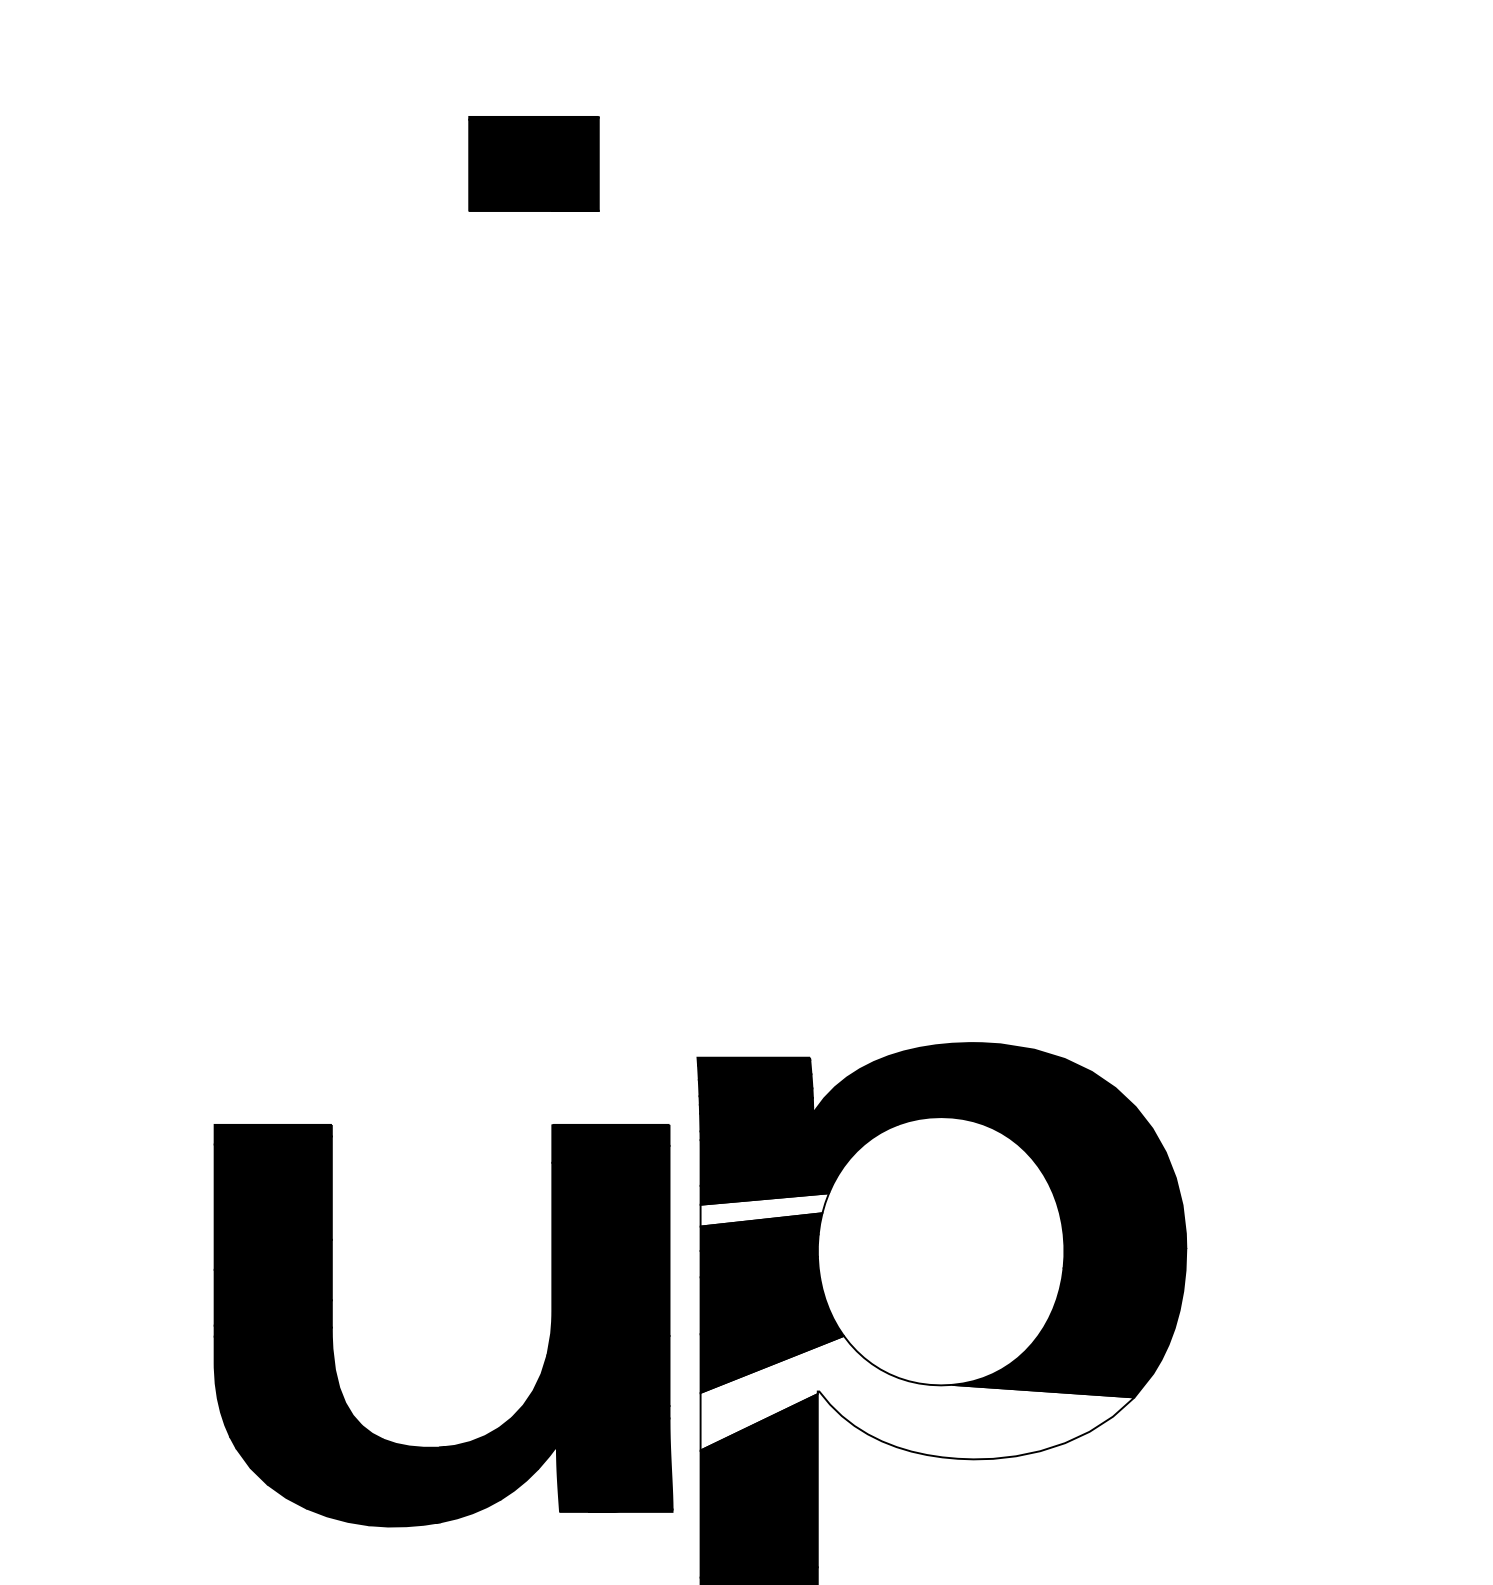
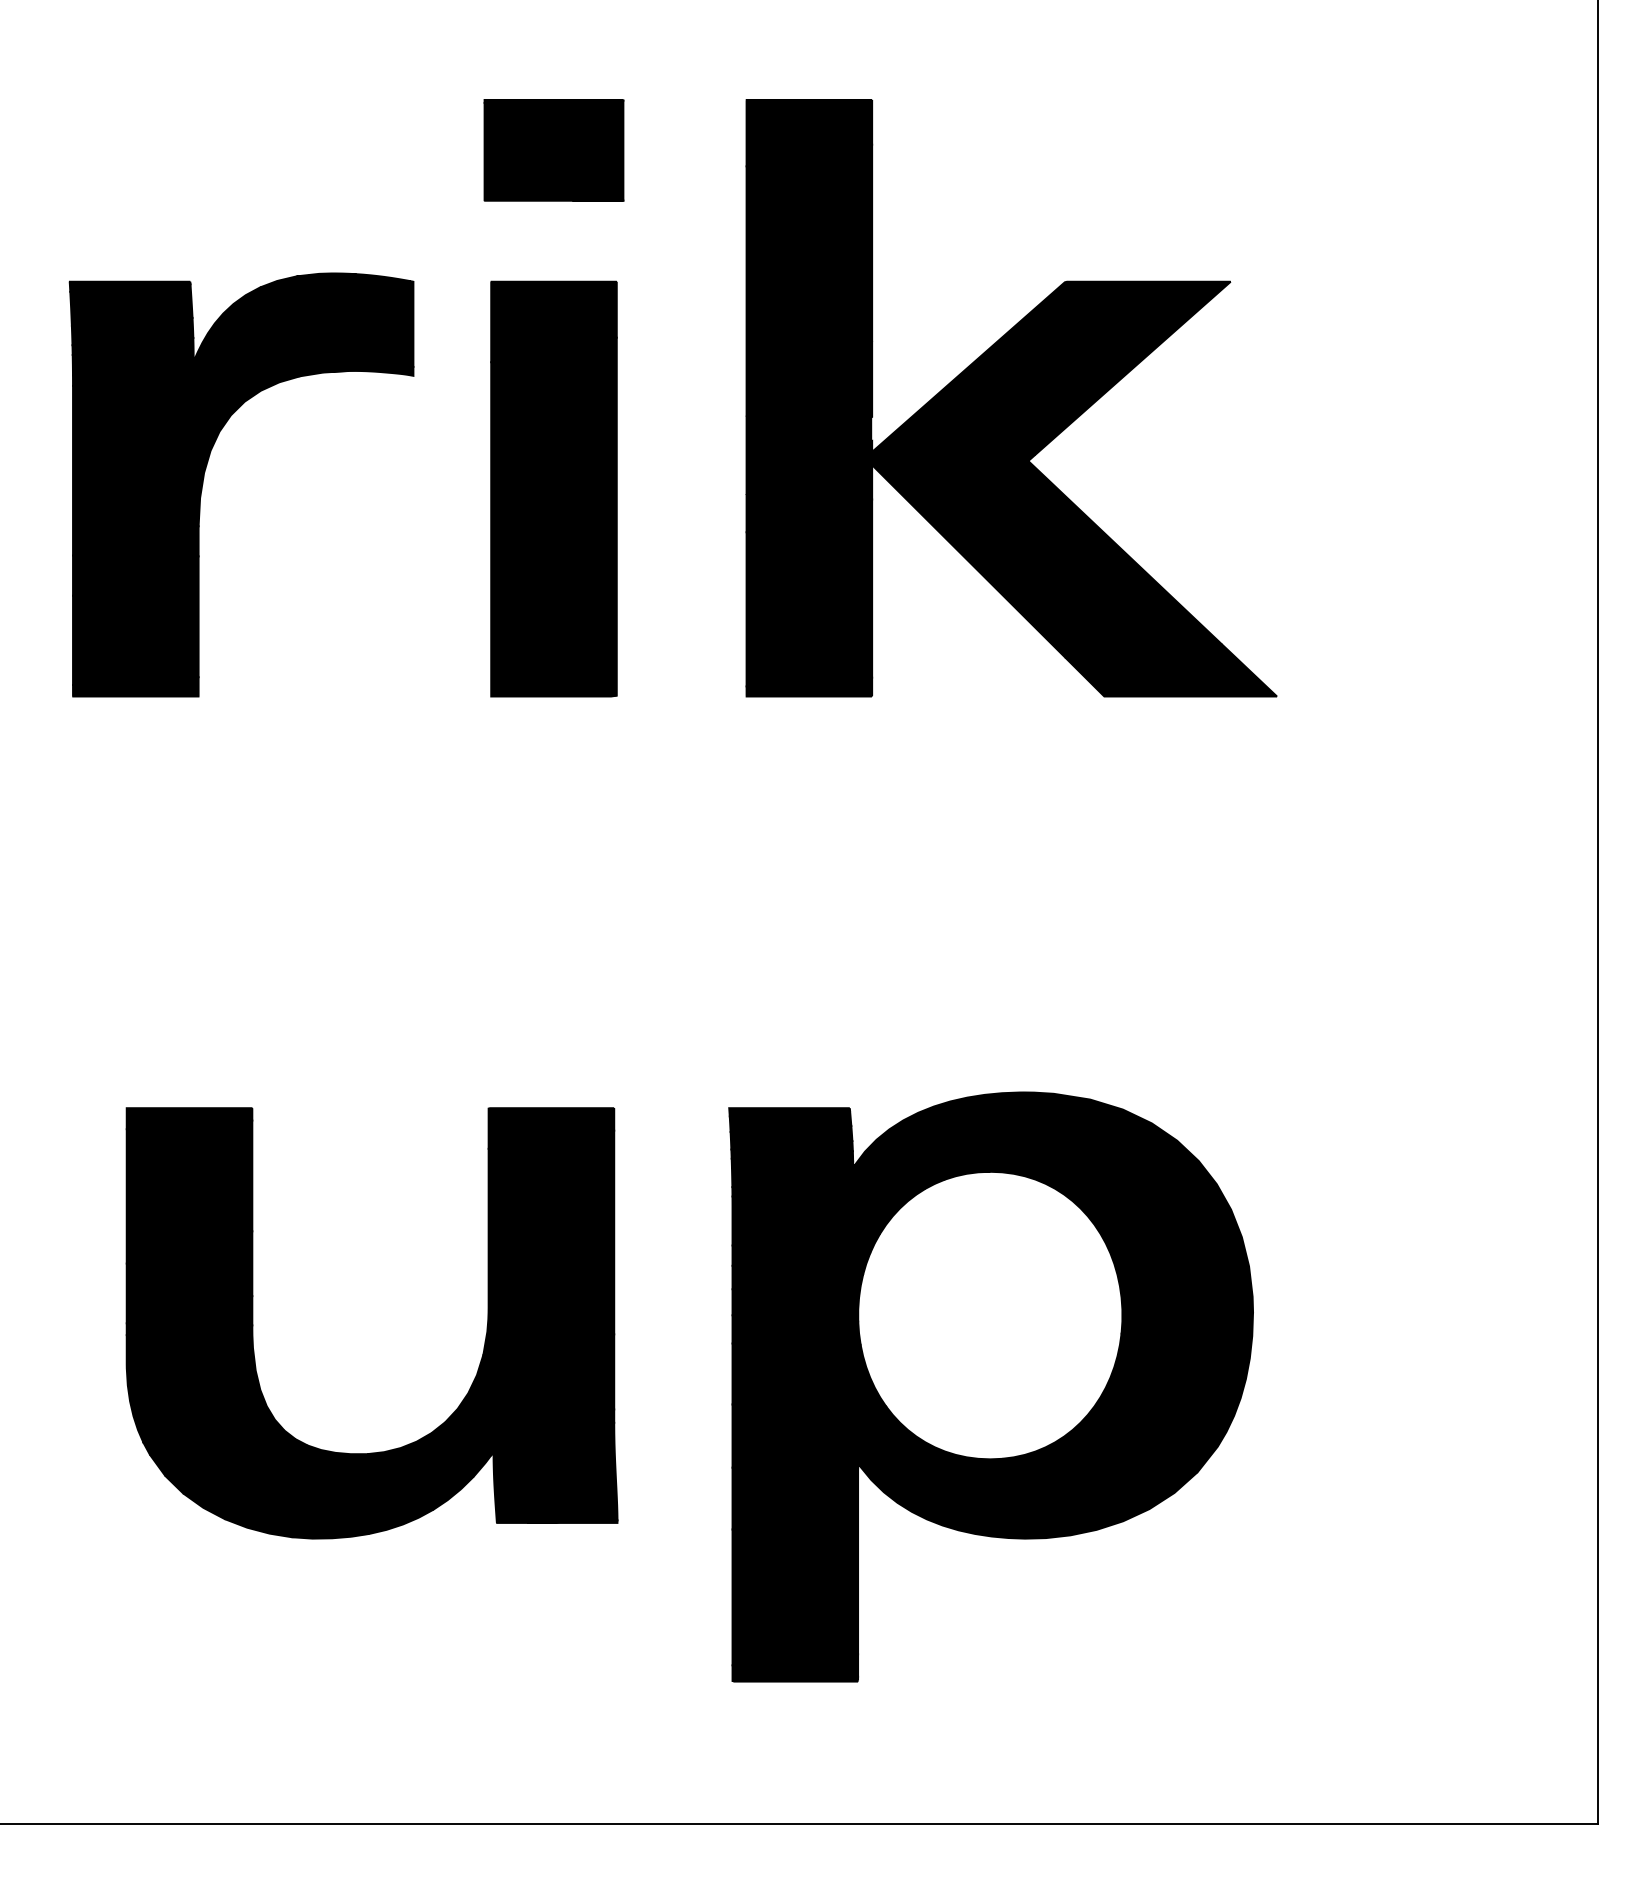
part: (960, 395) -> (1011, 398), added
part: (207, 470) -> (204, 478), added
part: (533, 479) -> (553, 488), added
fill: (764, 1210) -> (801, 1271), added
part: (547, 1347) -> (483, 1346), moved
fill: (917, 1397) -> (964, 1472), added

